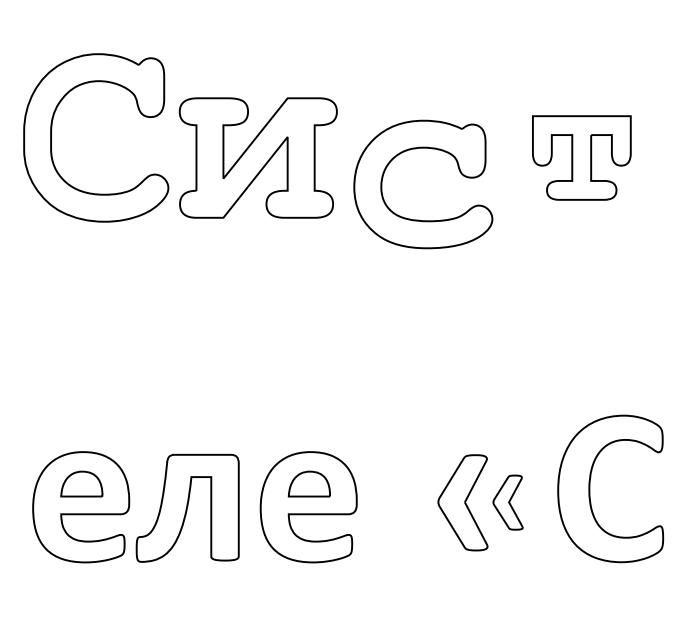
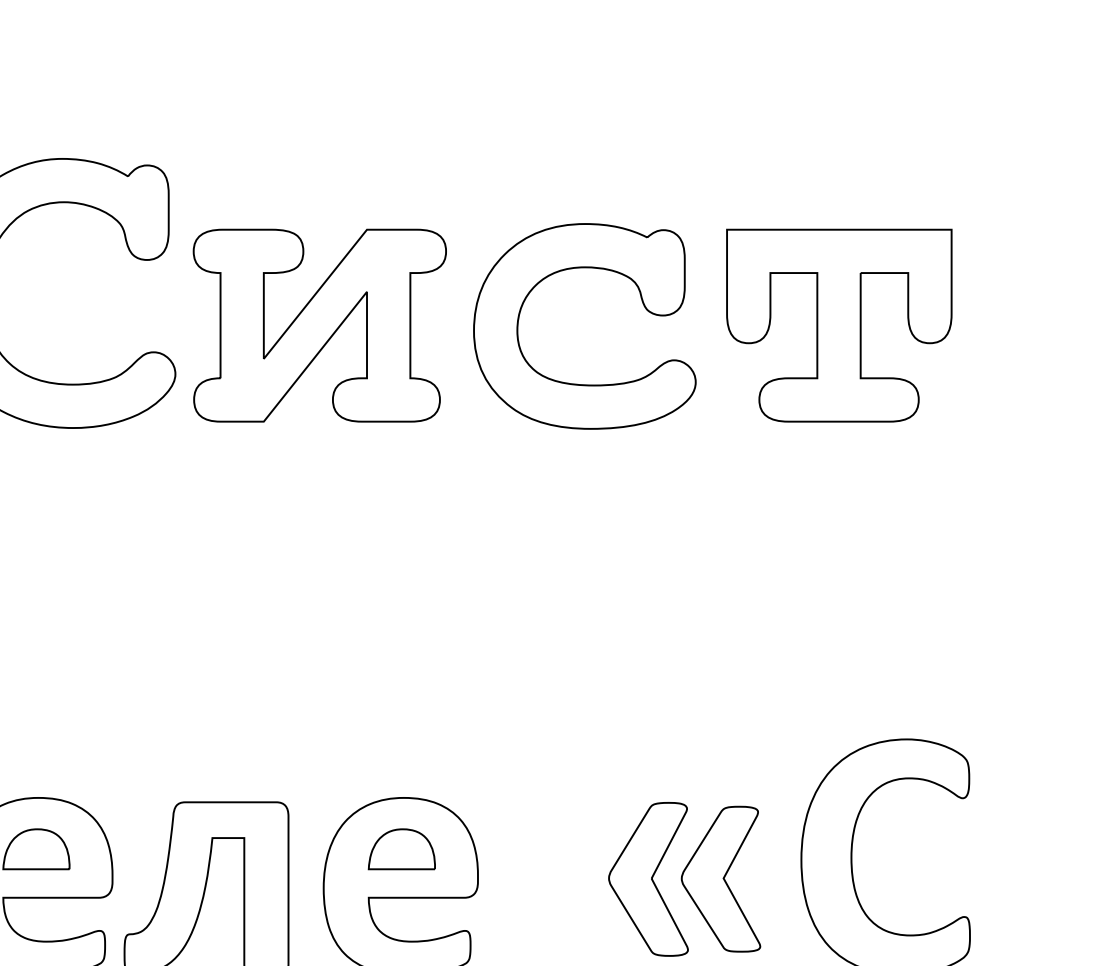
part: (581, 157) -> (838, 324), size x1.43
part: (419, 219) -> (578, 382), moved
part: (507, 502) -> (720, 878), size x1.67

